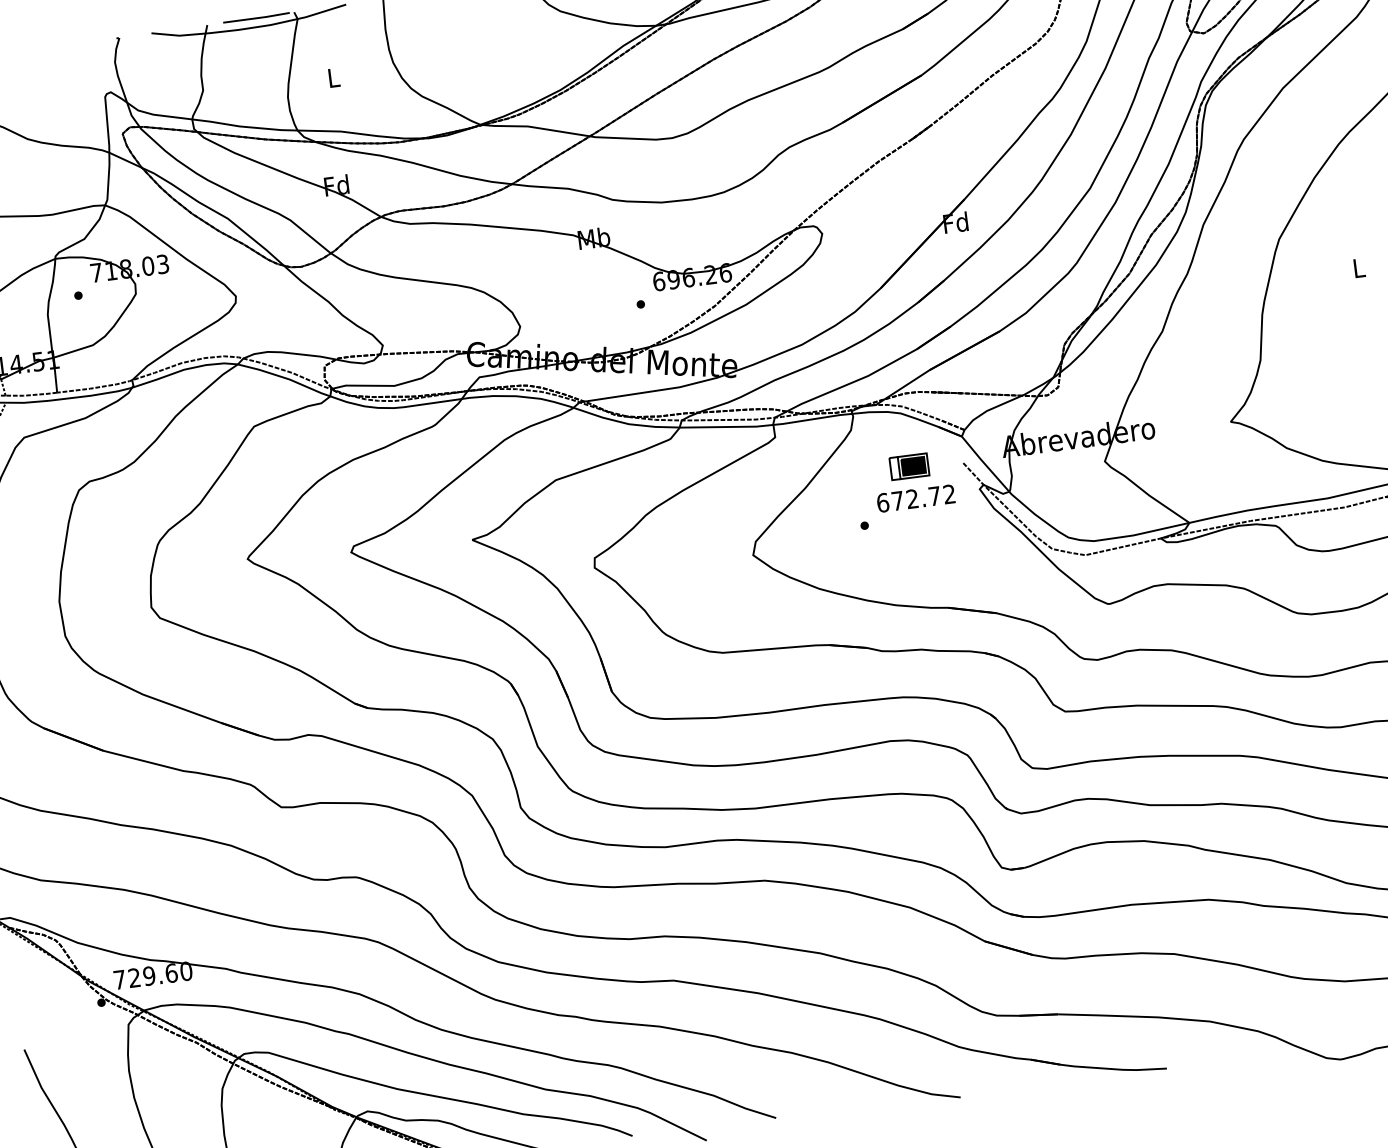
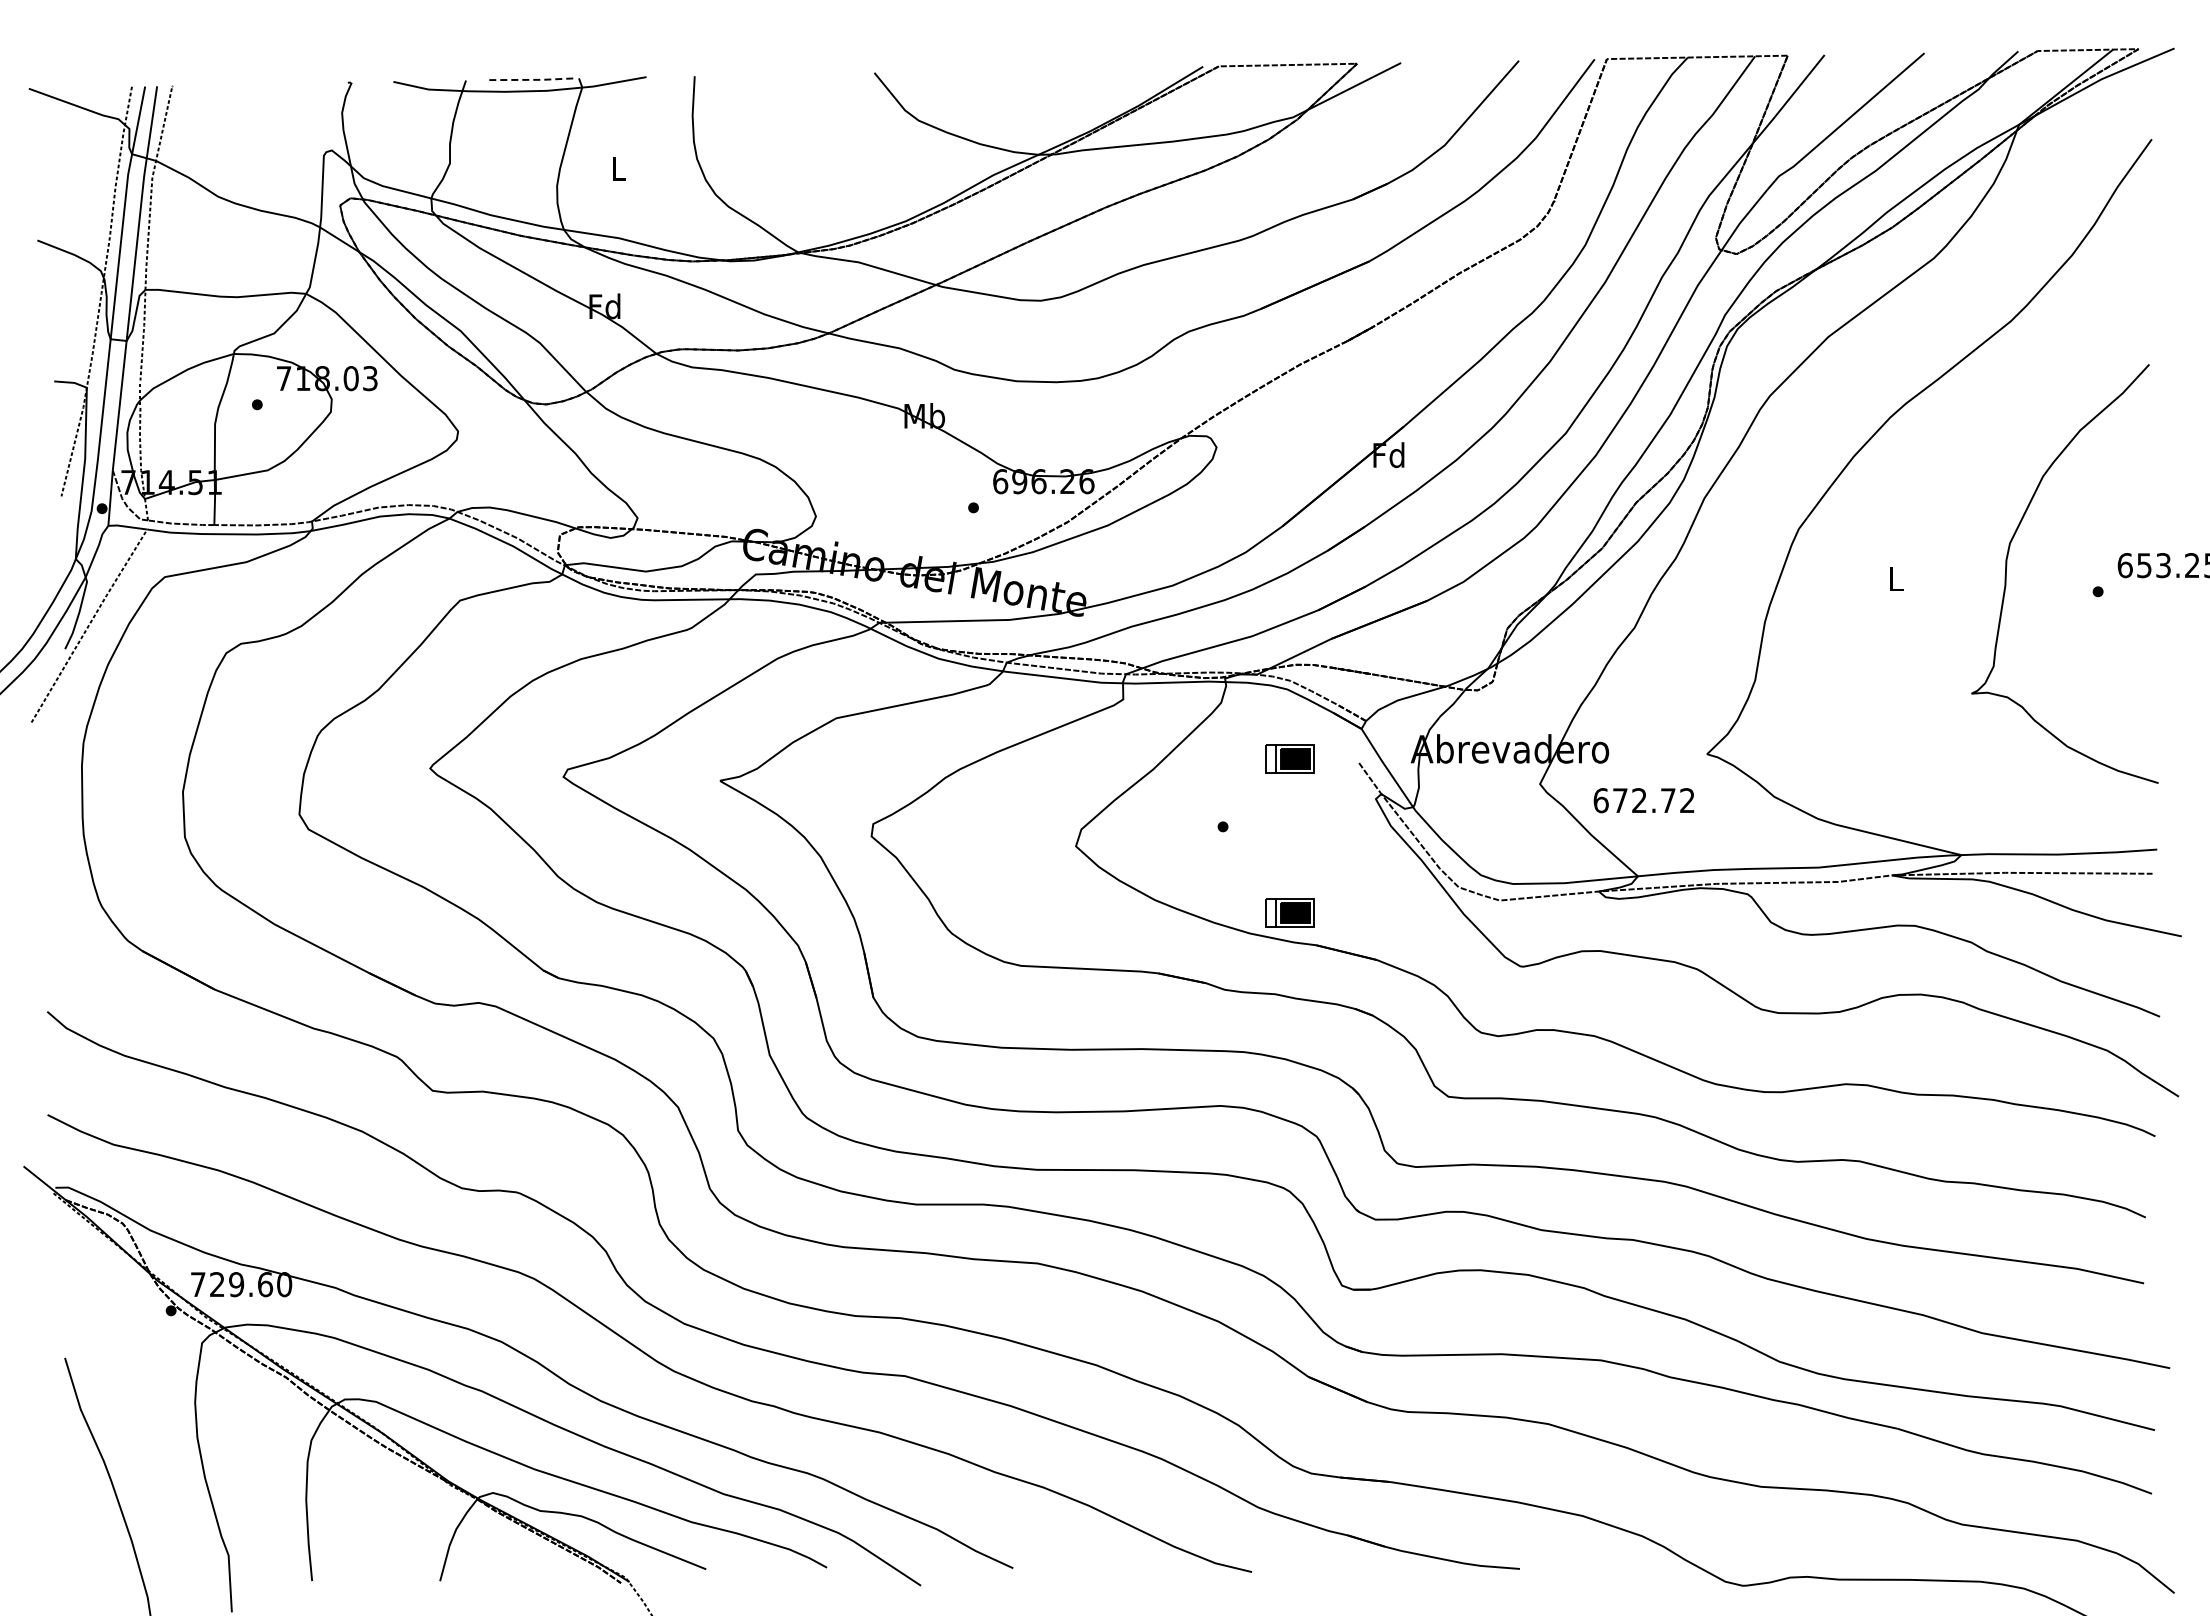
line: (256, 17) -> (530, 79), solid -> dashed
text: (915, 498) -> (1643, 800), moved
part: (924, 585) -> (1289, 912), added

